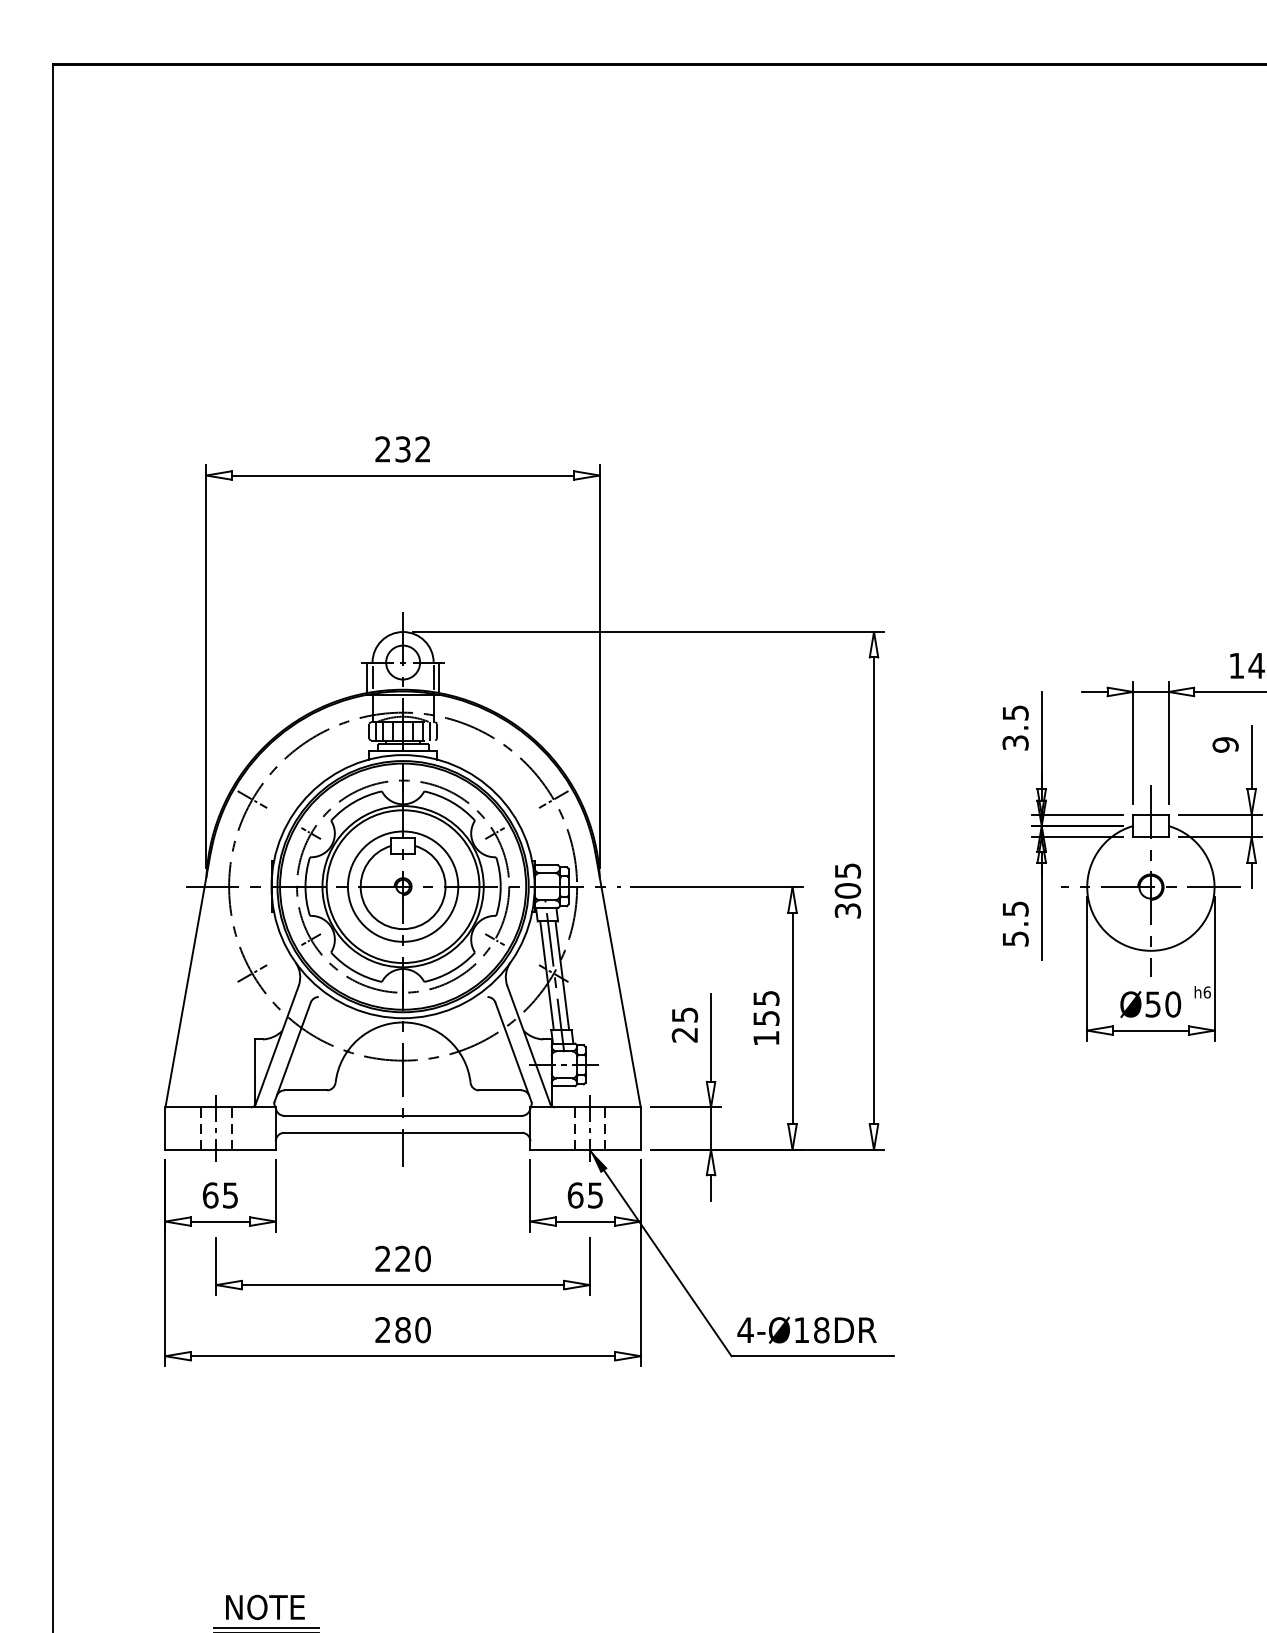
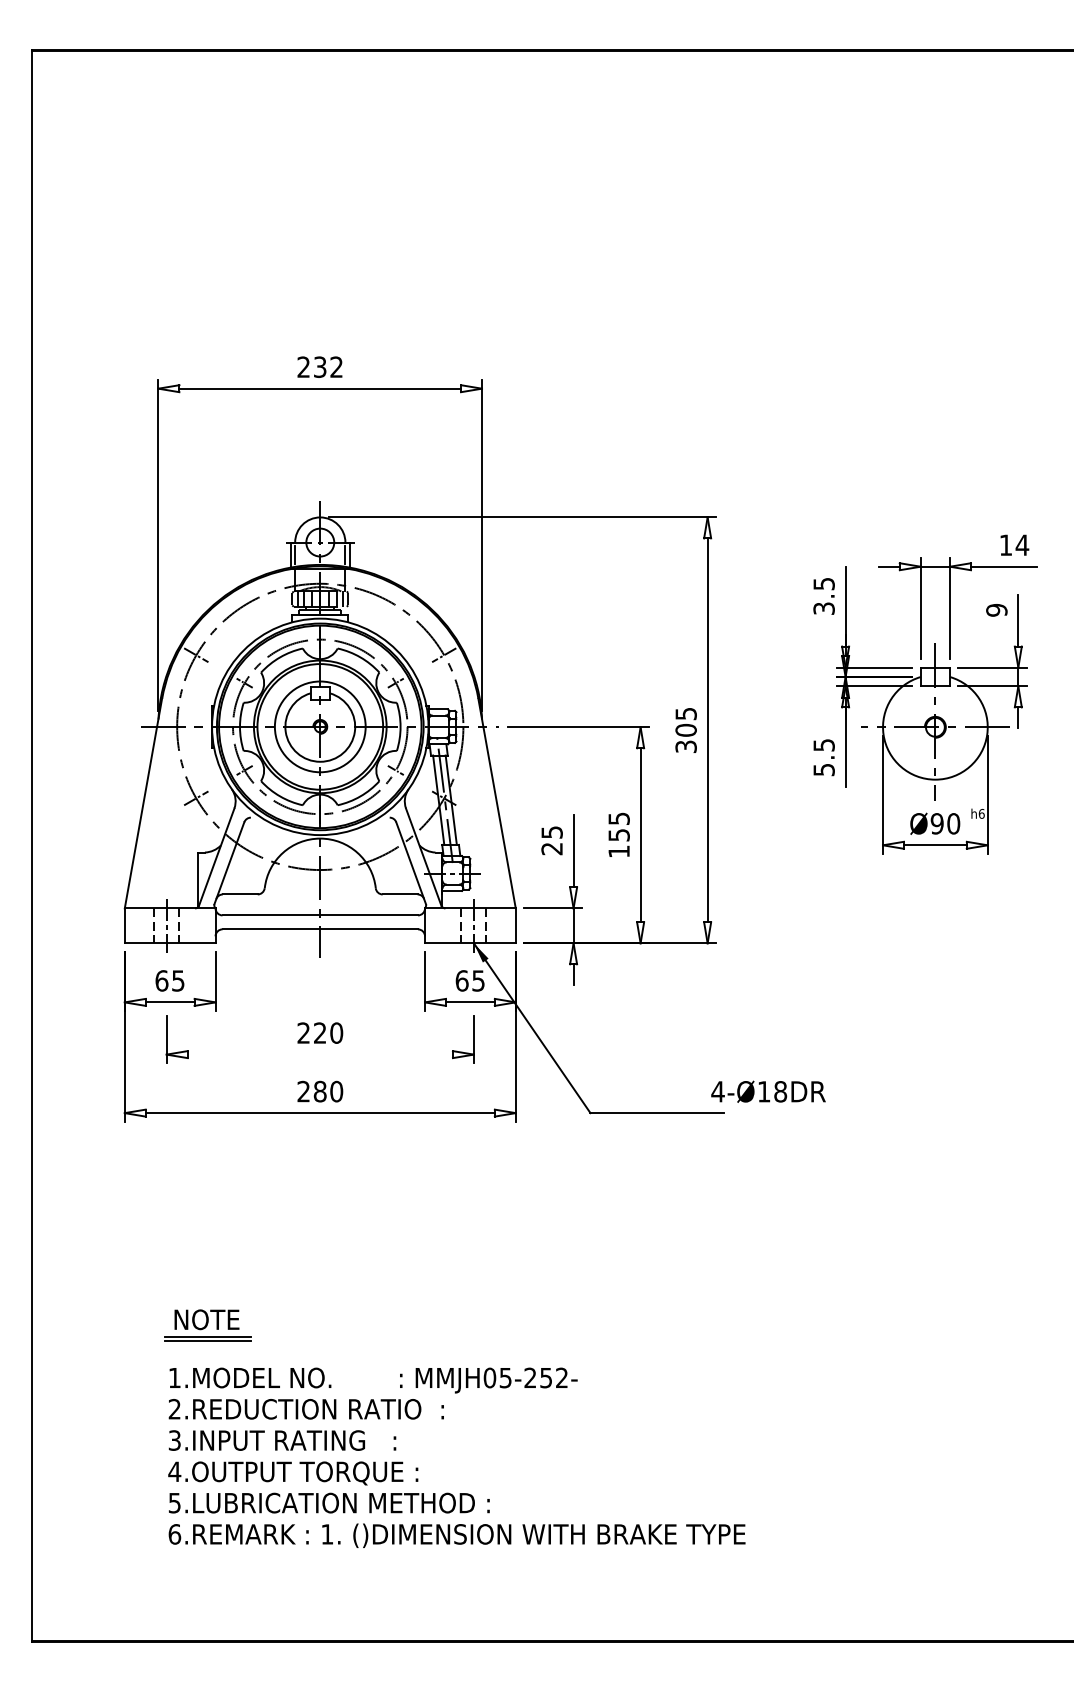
text: (1152, 1004) -> (936, 823), Ø50 -> Ø90
line: (402, 1284) -> (319, 1054), removed
text: (806, 1329) -> (768, 1091), moved

